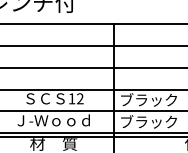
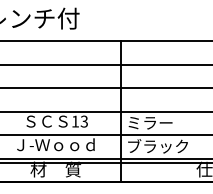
text: (79, 98) -> (83, 121), 12 -> 13
text: (148, 99) -> (157, 122), ブラック -> ミラー

